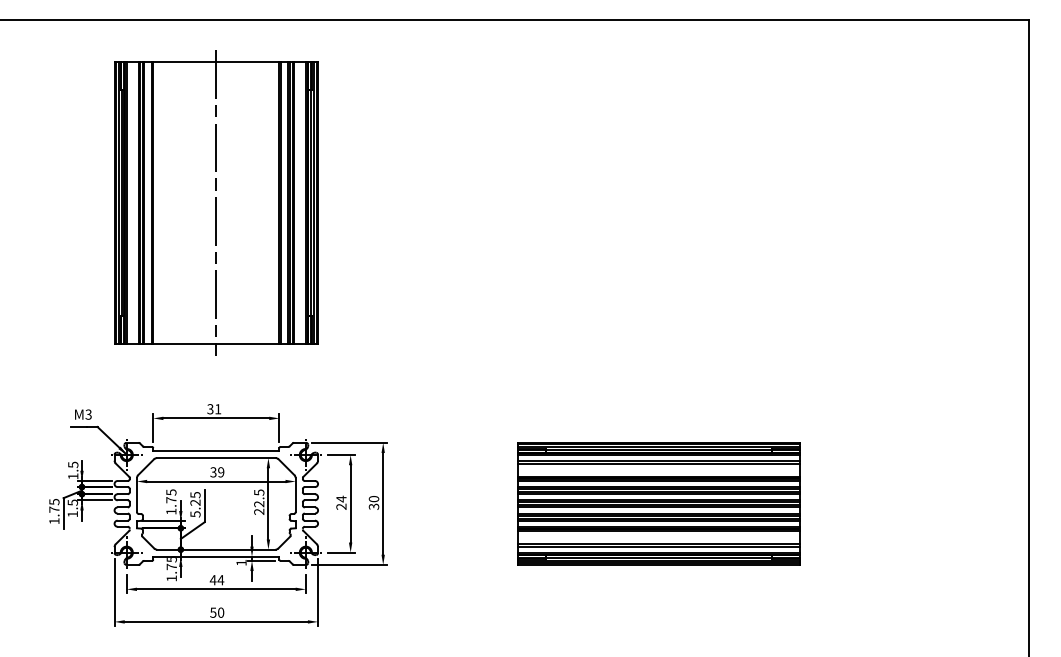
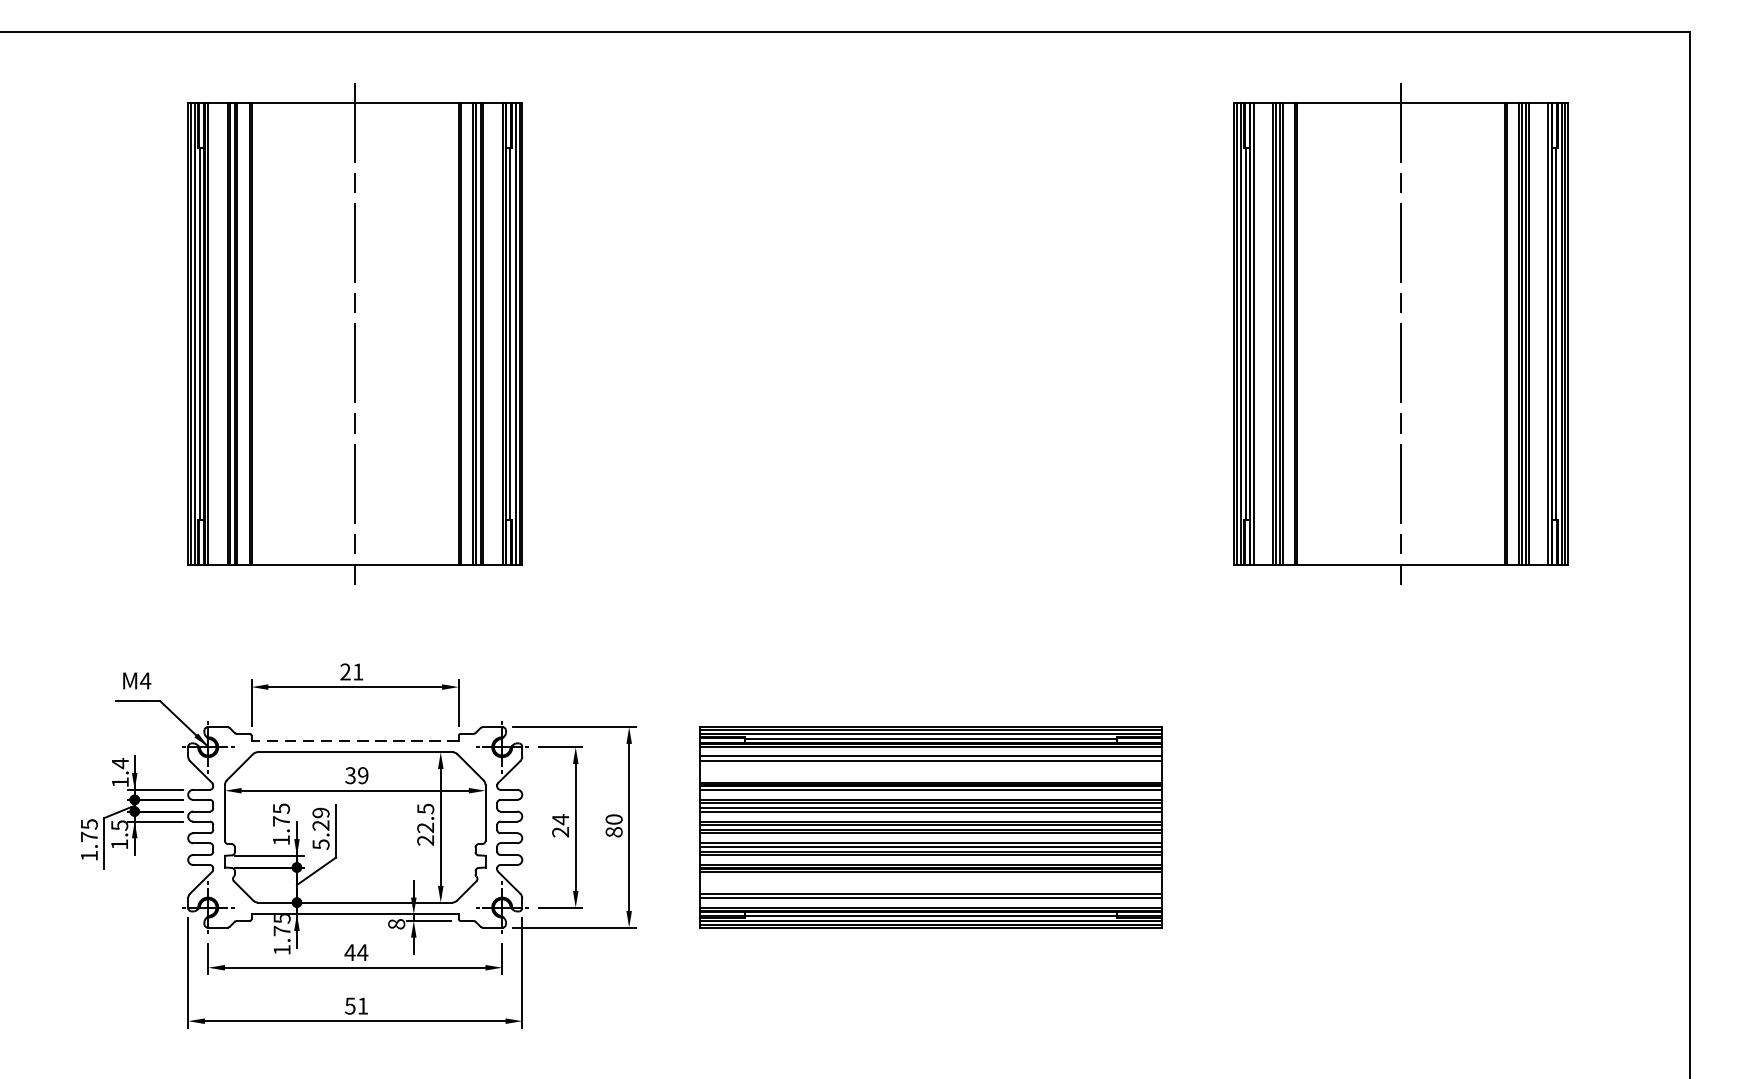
part: (853, 202) -> (1401, 332), added
text: (210, 409) -> (345, 672), 31 -> 21
text: (88, 414) -> (145, 680), M3 -> M4
line: (215, 450) -> (353, 739), solid -> dashed
text: (73, 464) -> (120, 762), 1.5 -> 1.4
text: (195, 495) -> (321, 813), 5.25 -> 5.29
part: (658, 503) -> (930, 826), moved
text: (373, 506) -> (613, 831), 30 -> 80
text: (241, 562) -> (396, 923), 1 -> 8
text: (221, 612) -> (363, 1005), 50 -> 51

